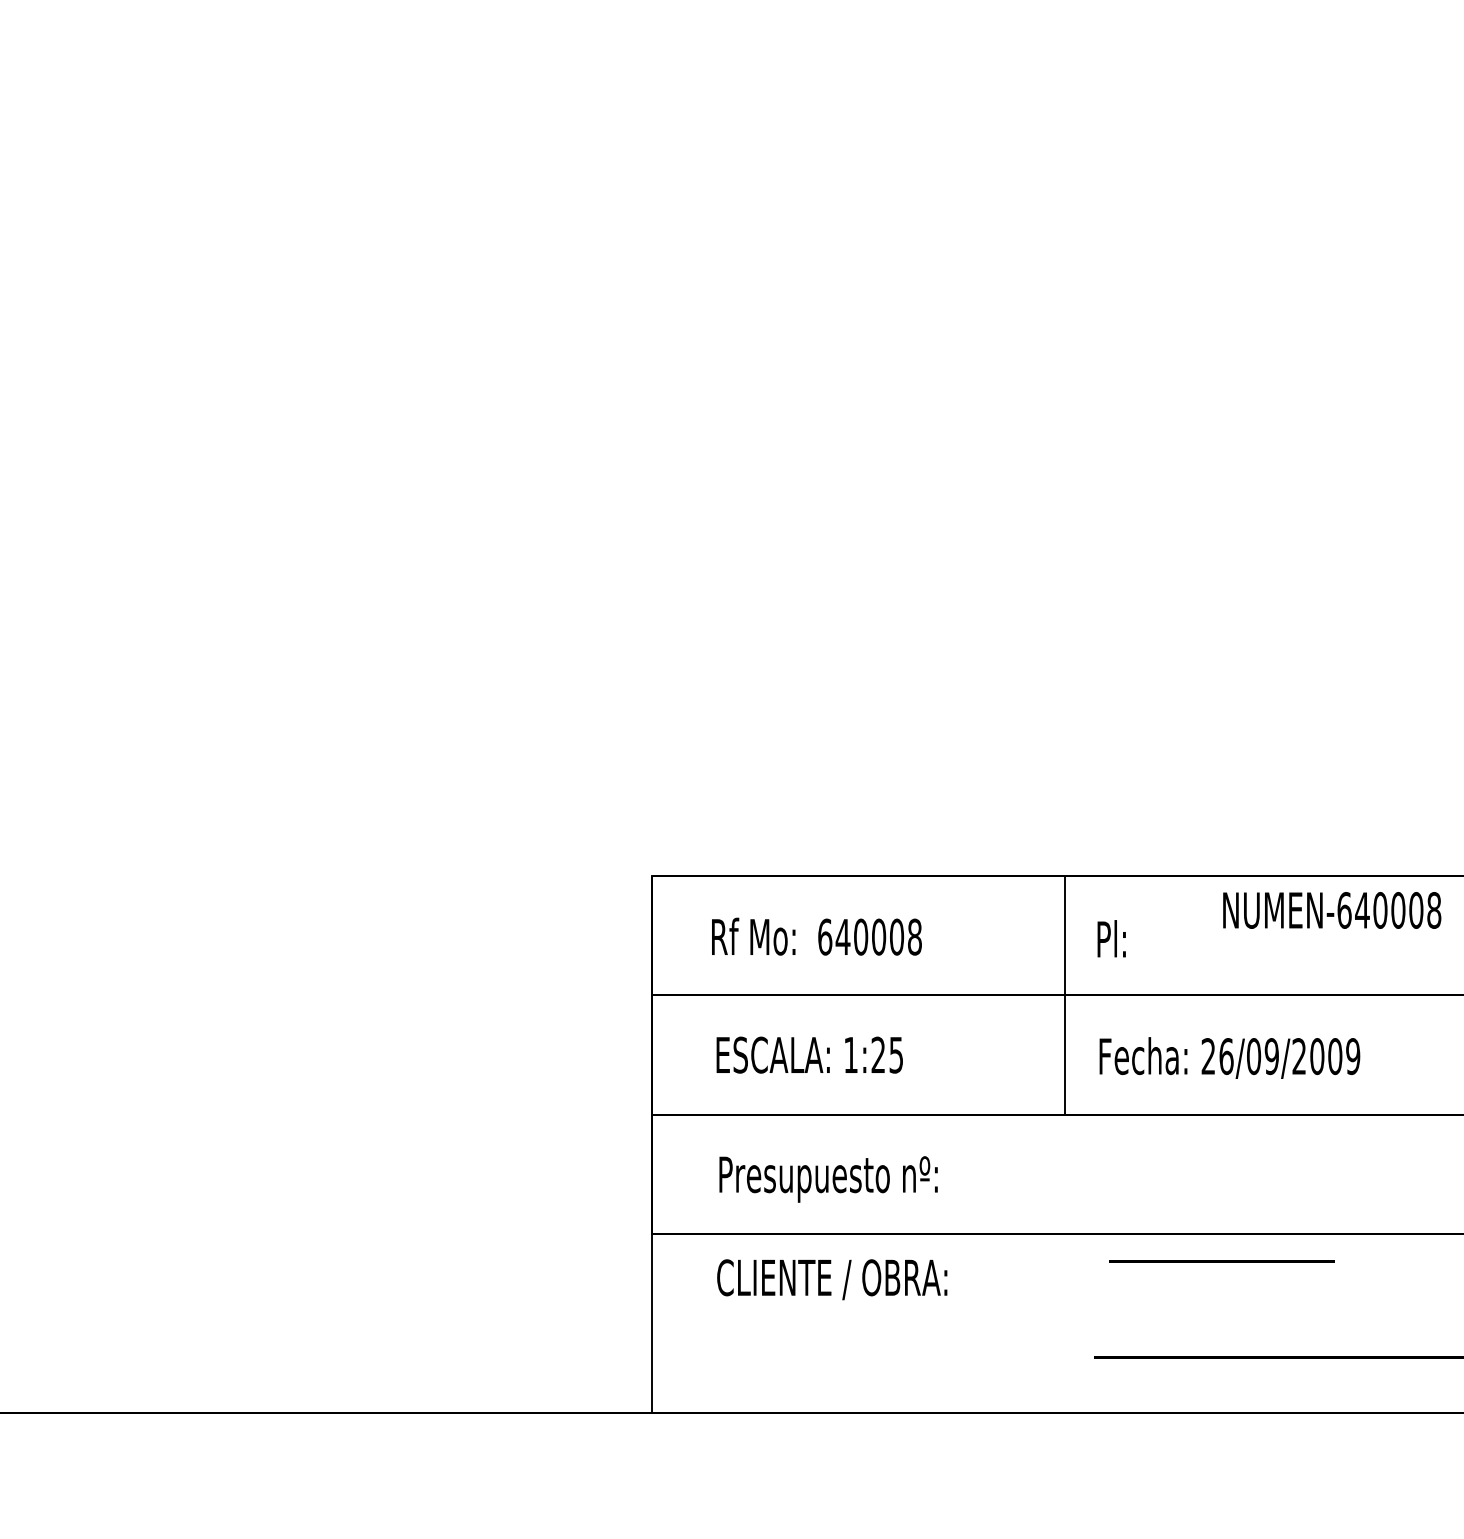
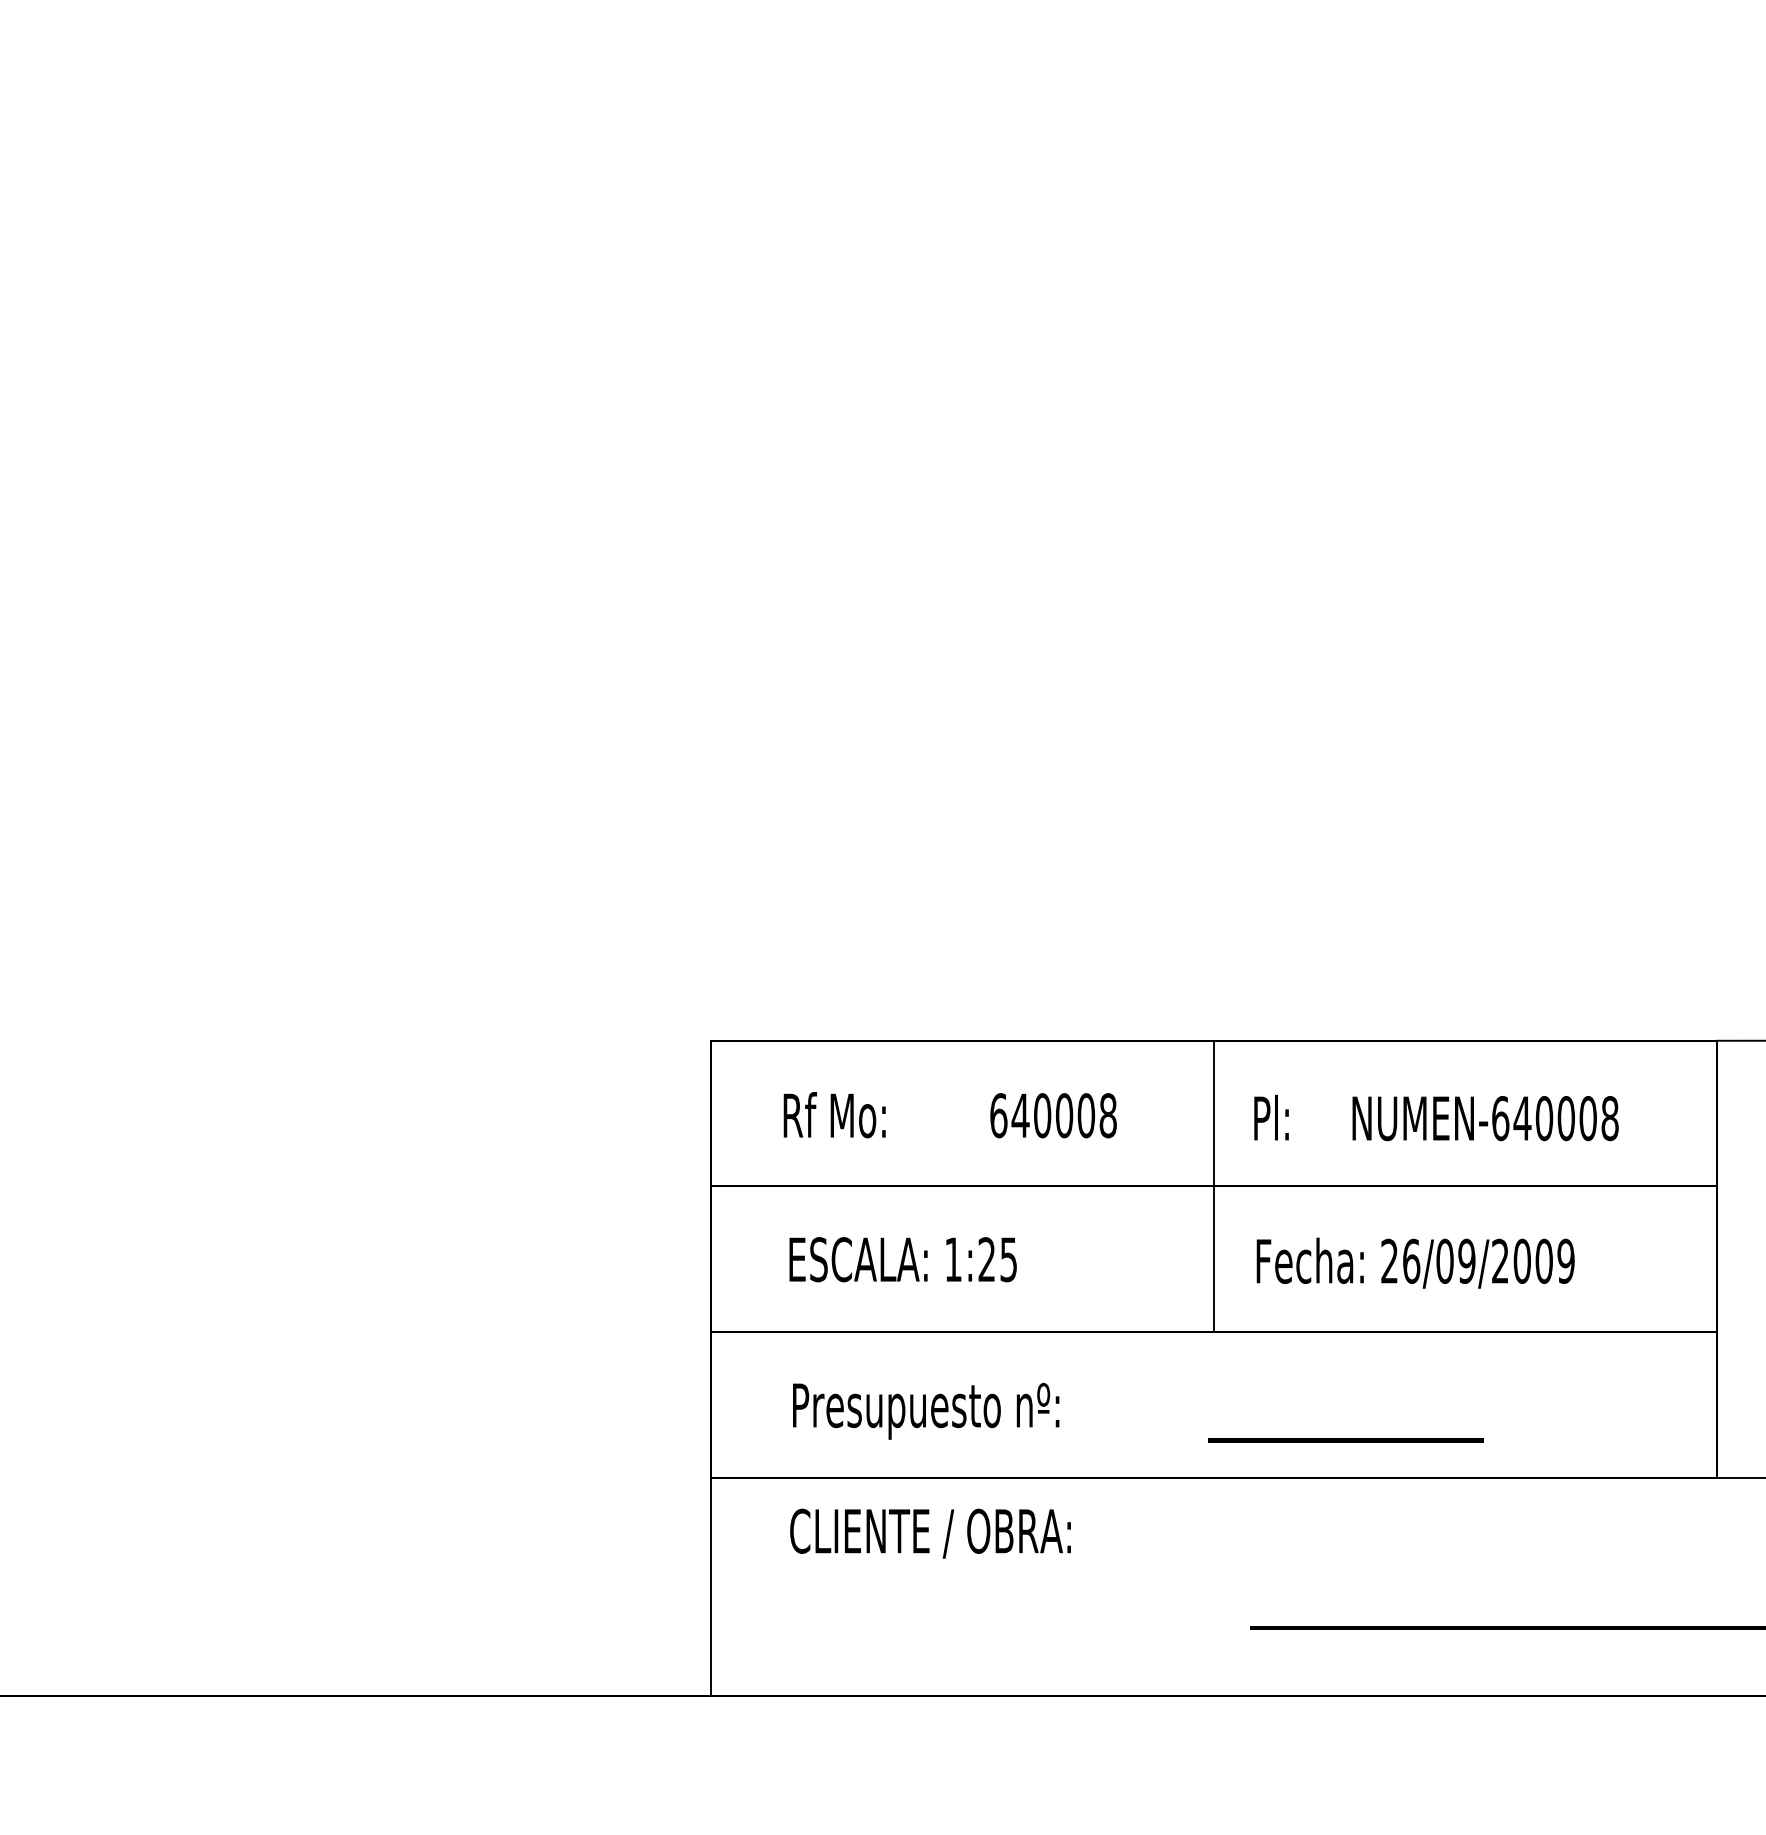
text: (1332, 910) -> (1485, 1118), moved
text: (869, 936) -> (1052, 1114), moved
text: (1221, 1261) -> (1345, 1440), moved

